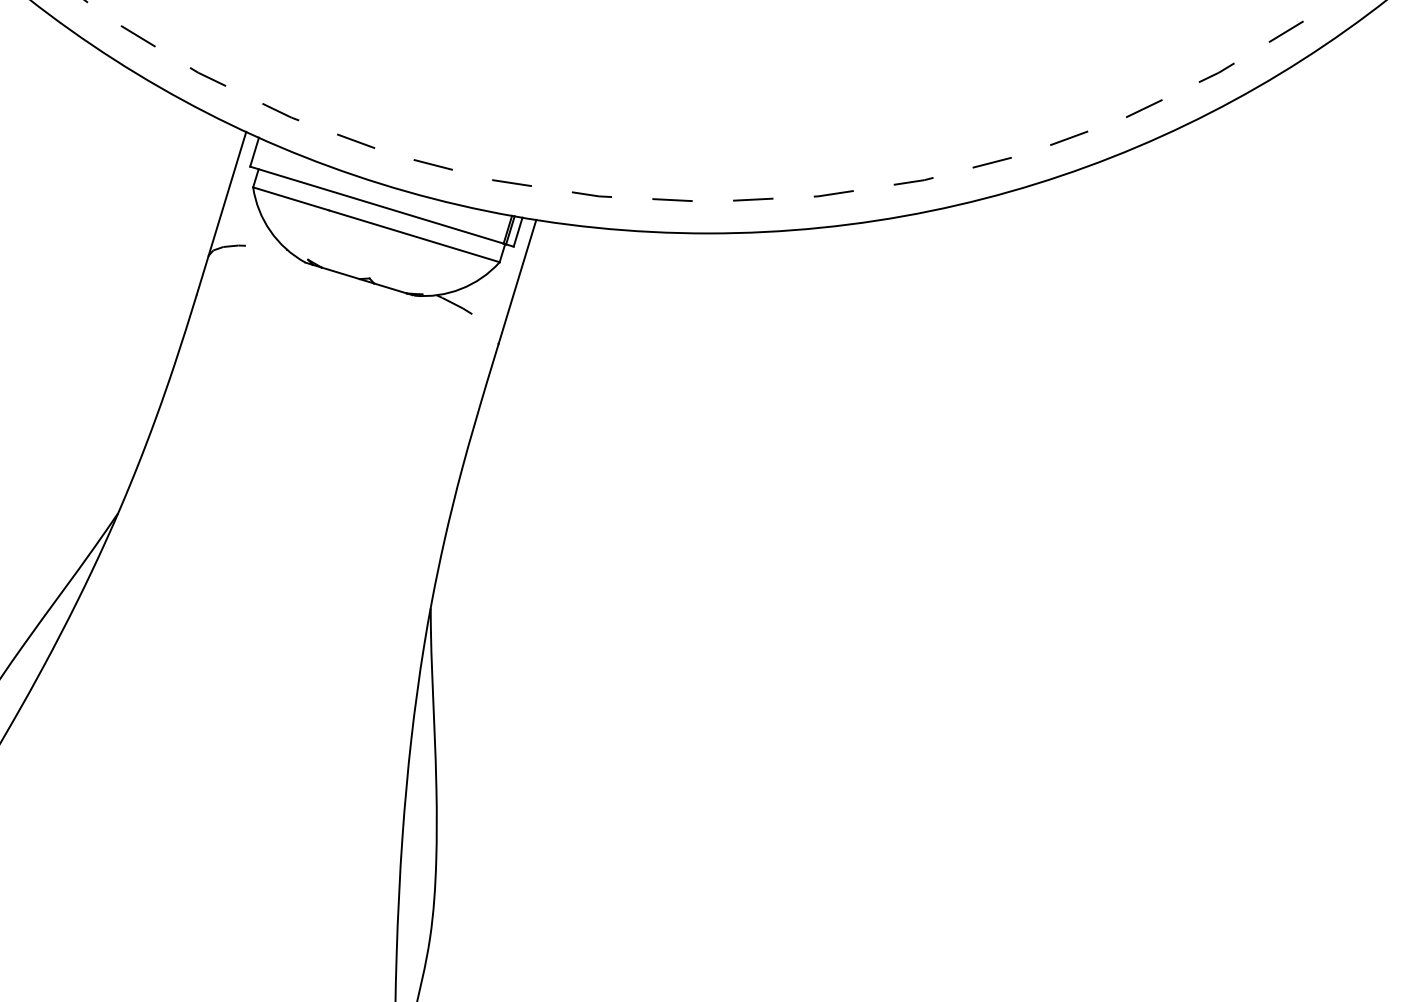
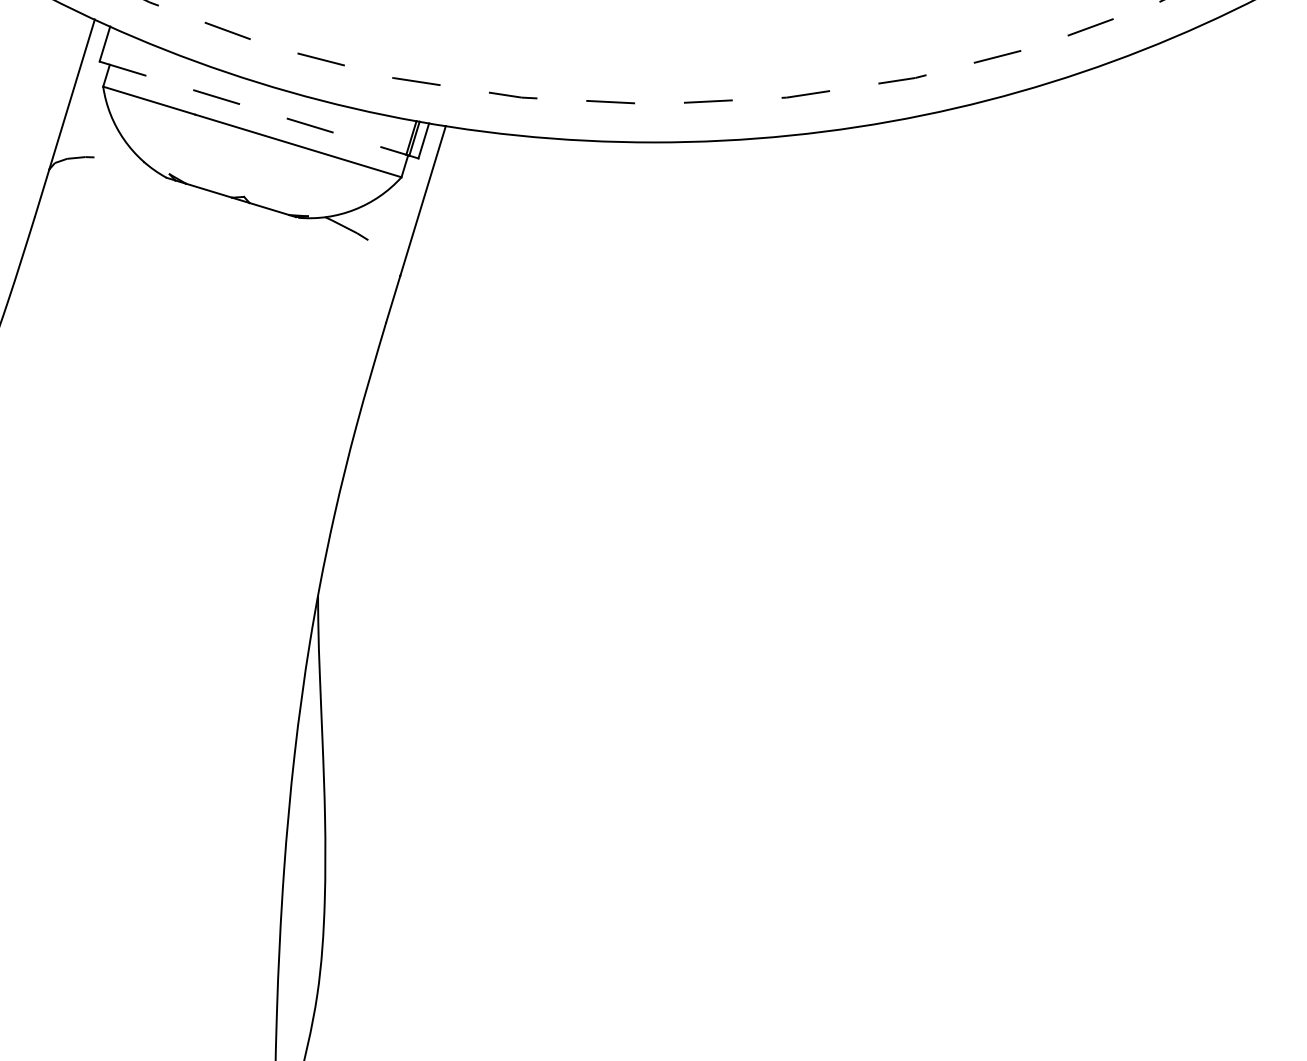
line: (377, 205) -> (253, 108), solid -> dashed

